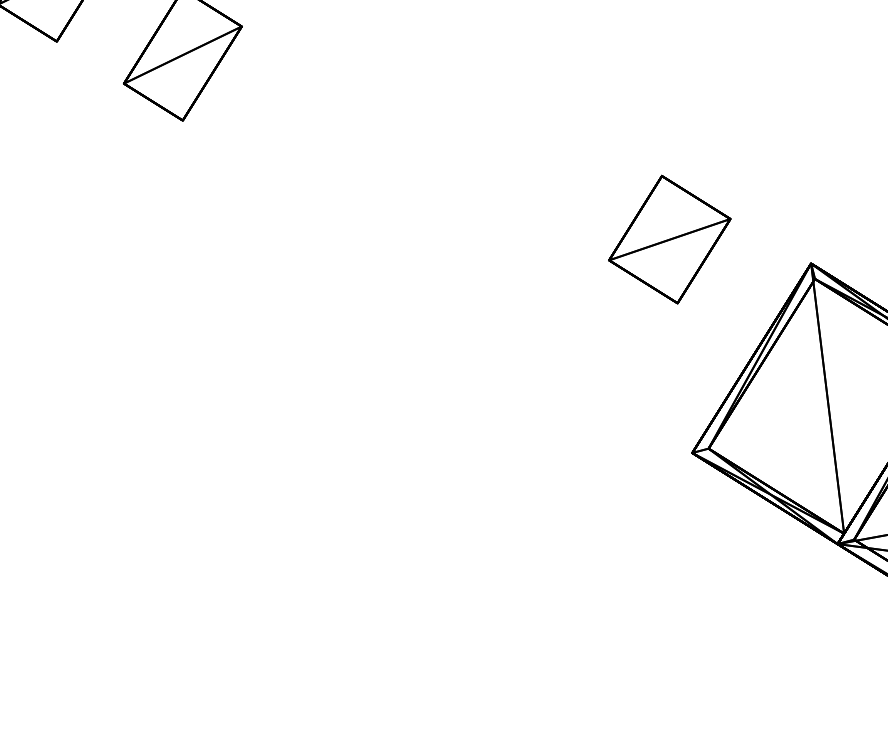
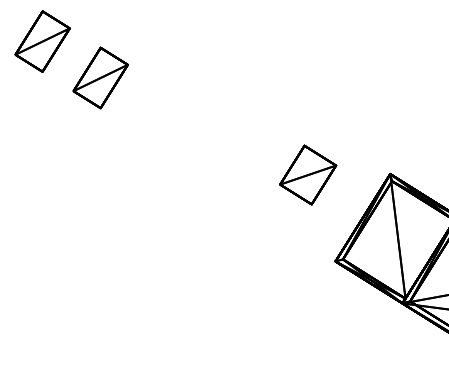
part: (670, 238) -> (308, 174), moved

